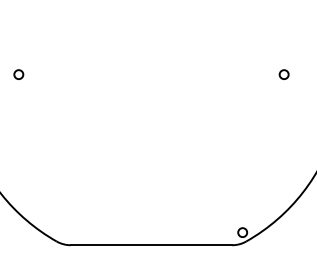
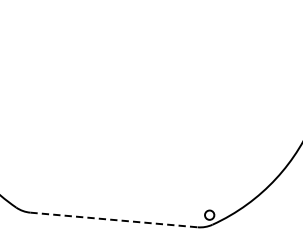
circle: (283, 74) -> (266, 55), removed
line: (151, 245) -> (114, 220), solid -> dashed

